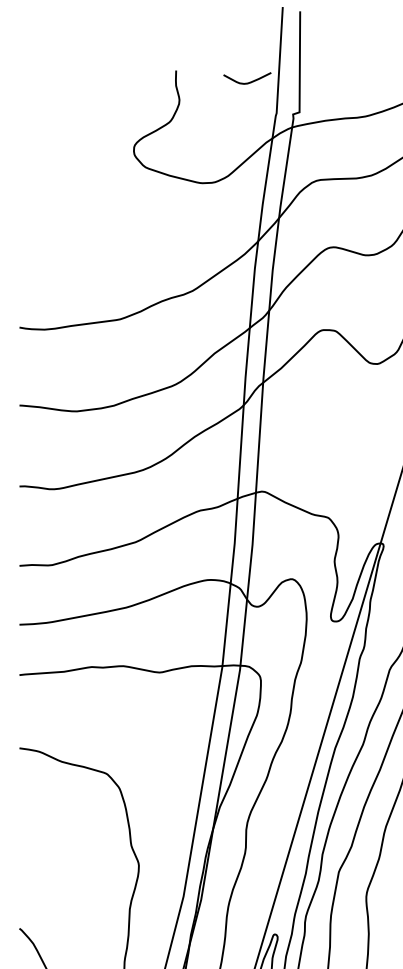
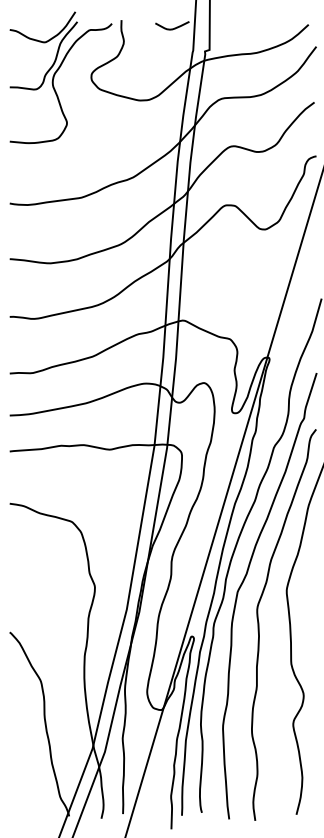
part: (90, 150) -> (60, 77), added

